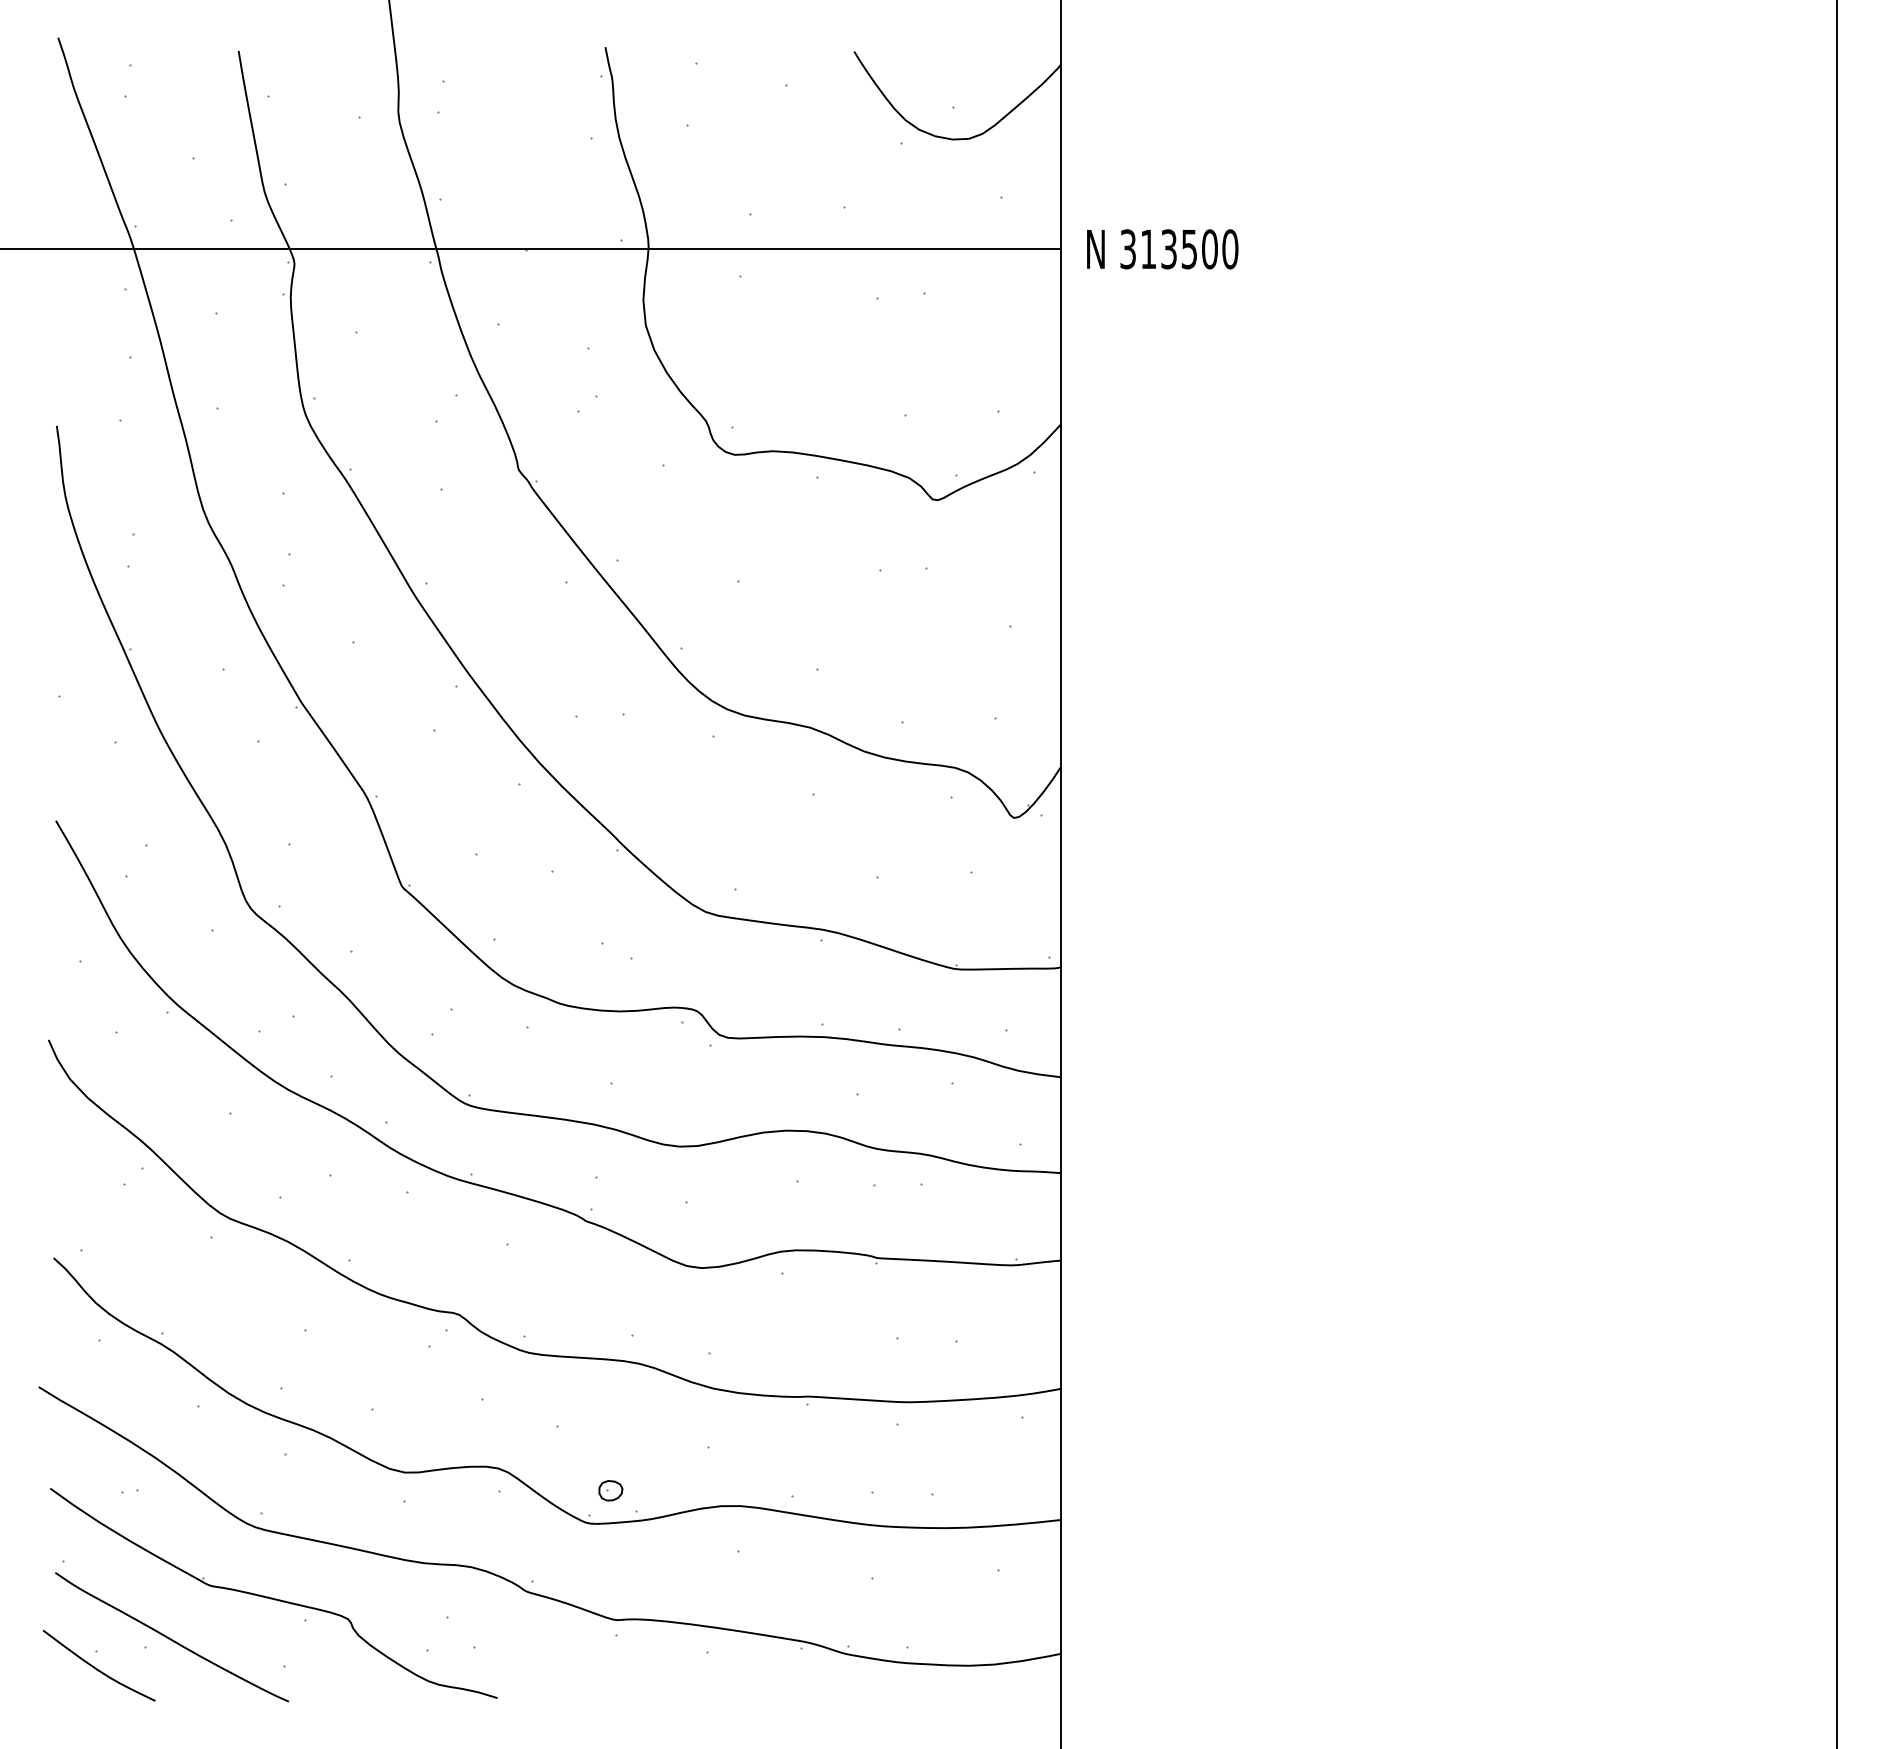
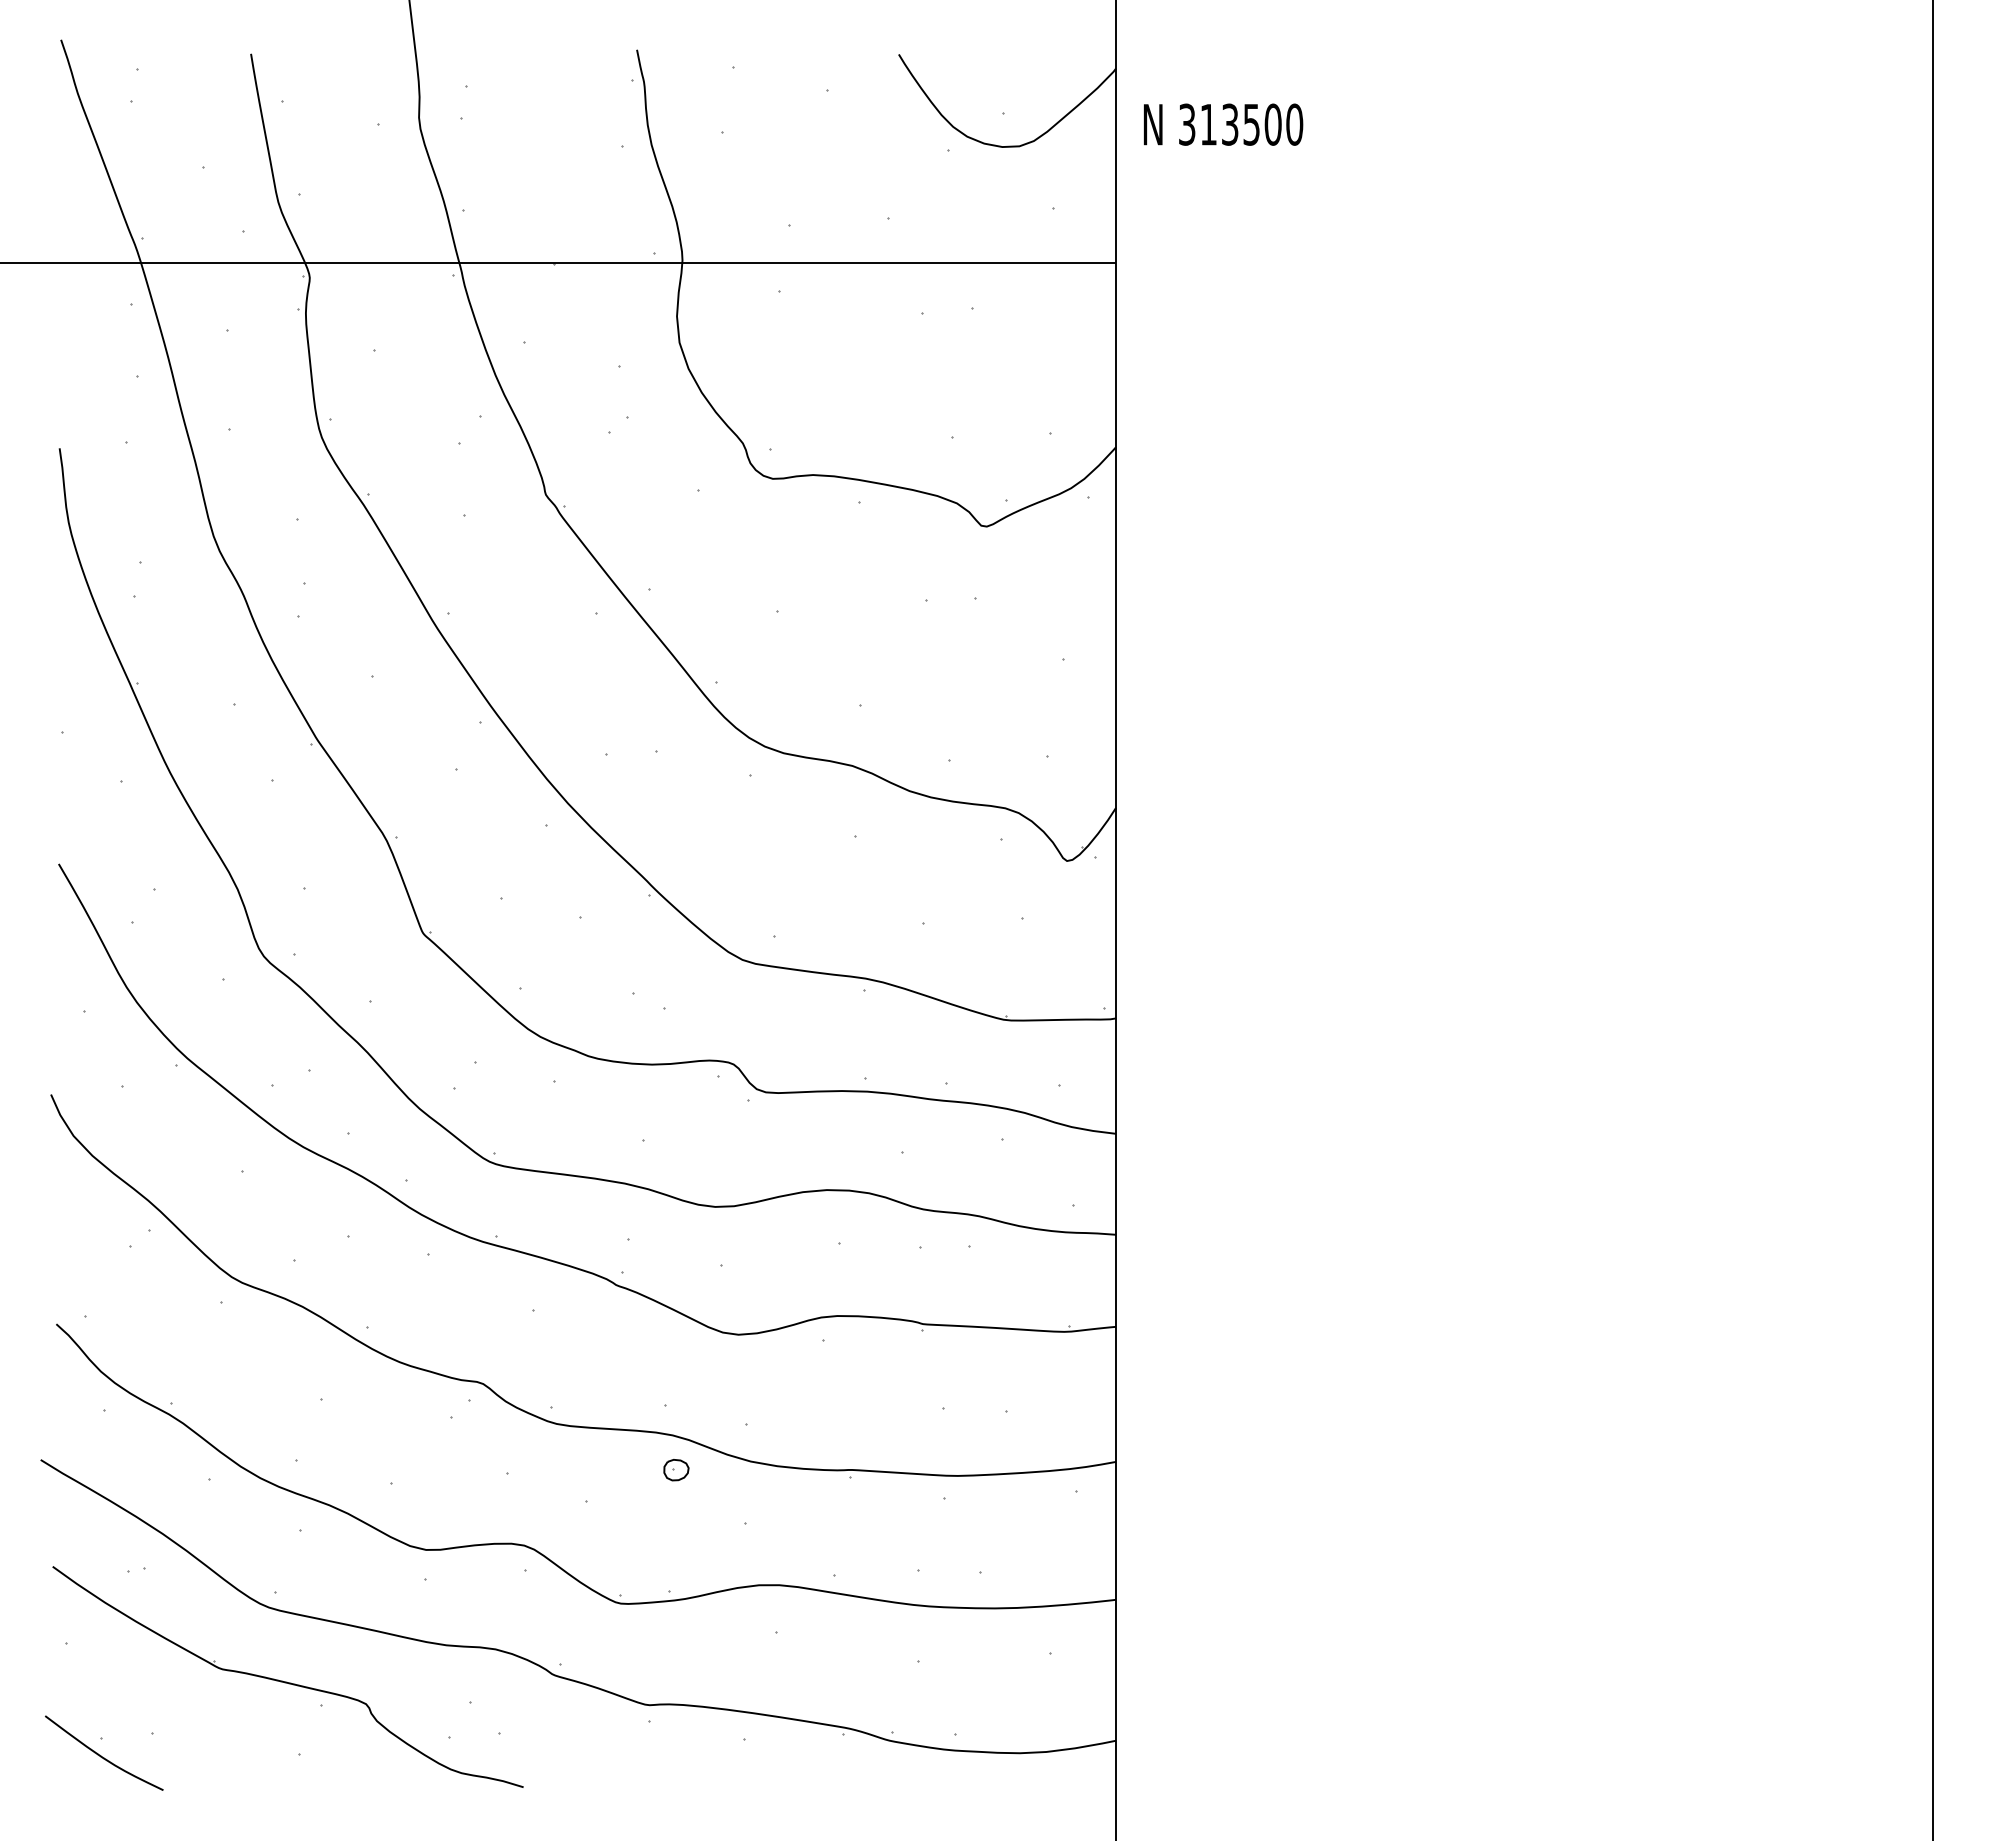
text: (1162, 249) -> (1223, 124), moved
part: (610, 1490) -> (676, 1469), moved
curve: (171, 1638) -> (180, 1724), removed

